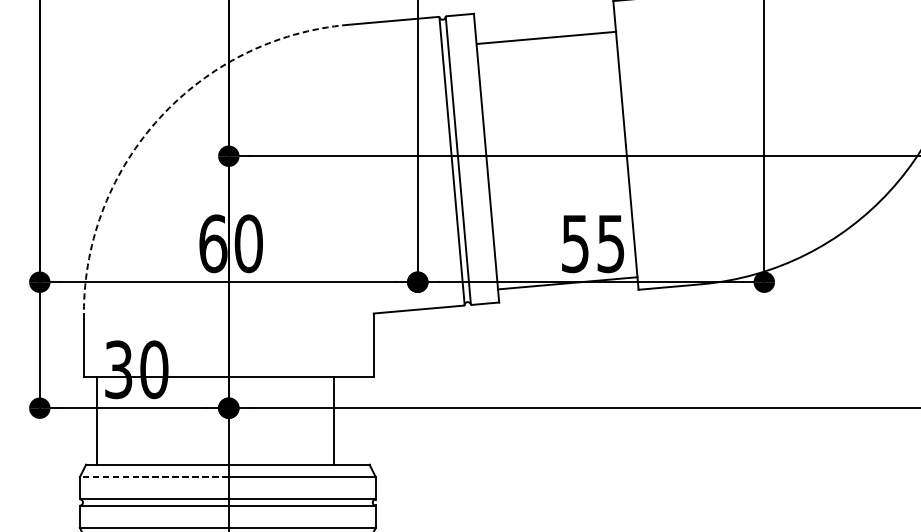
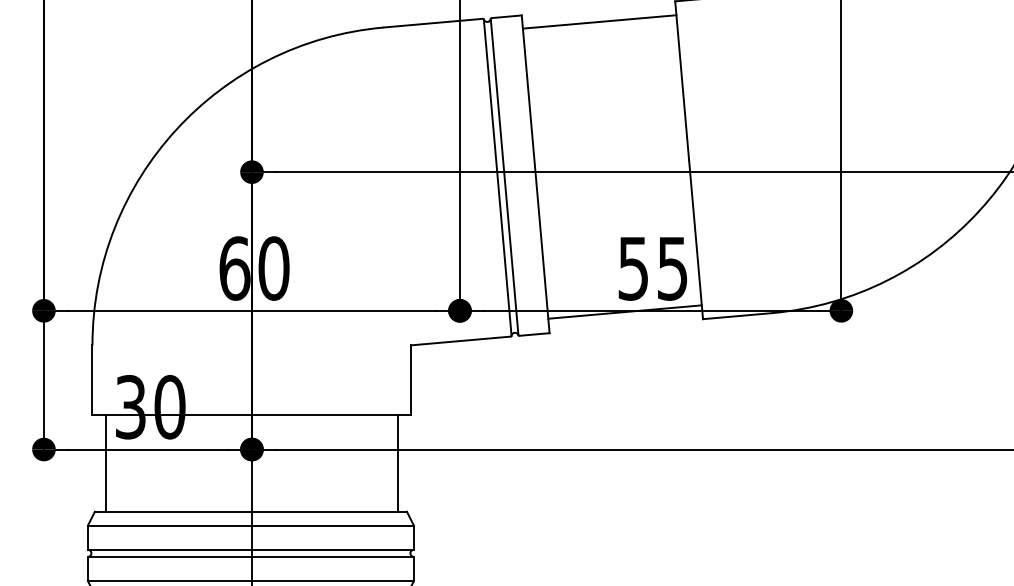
line: (546, 37) -> (599, 21), moved
arc: (160, 117) -> (176, 129), dashed -> solid
line: (333, 419) -> (397, 462), moved
line: (153, 477) -> (169, 525), dashed -> solid

